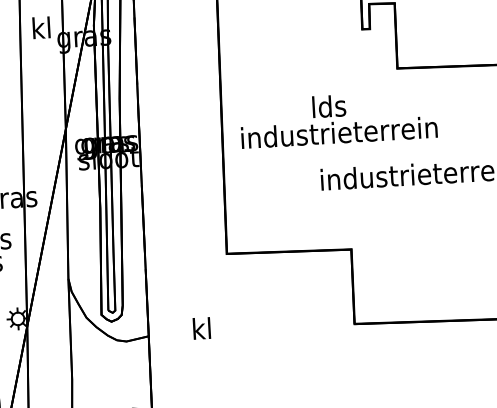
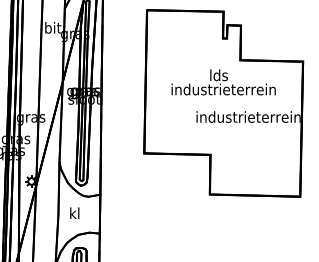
text: (42, 27) -> (53, 27), kl -> bit
text: (338, 119) -> (223, 82), moved
text: (201, 327) -> (74, 212), moved

